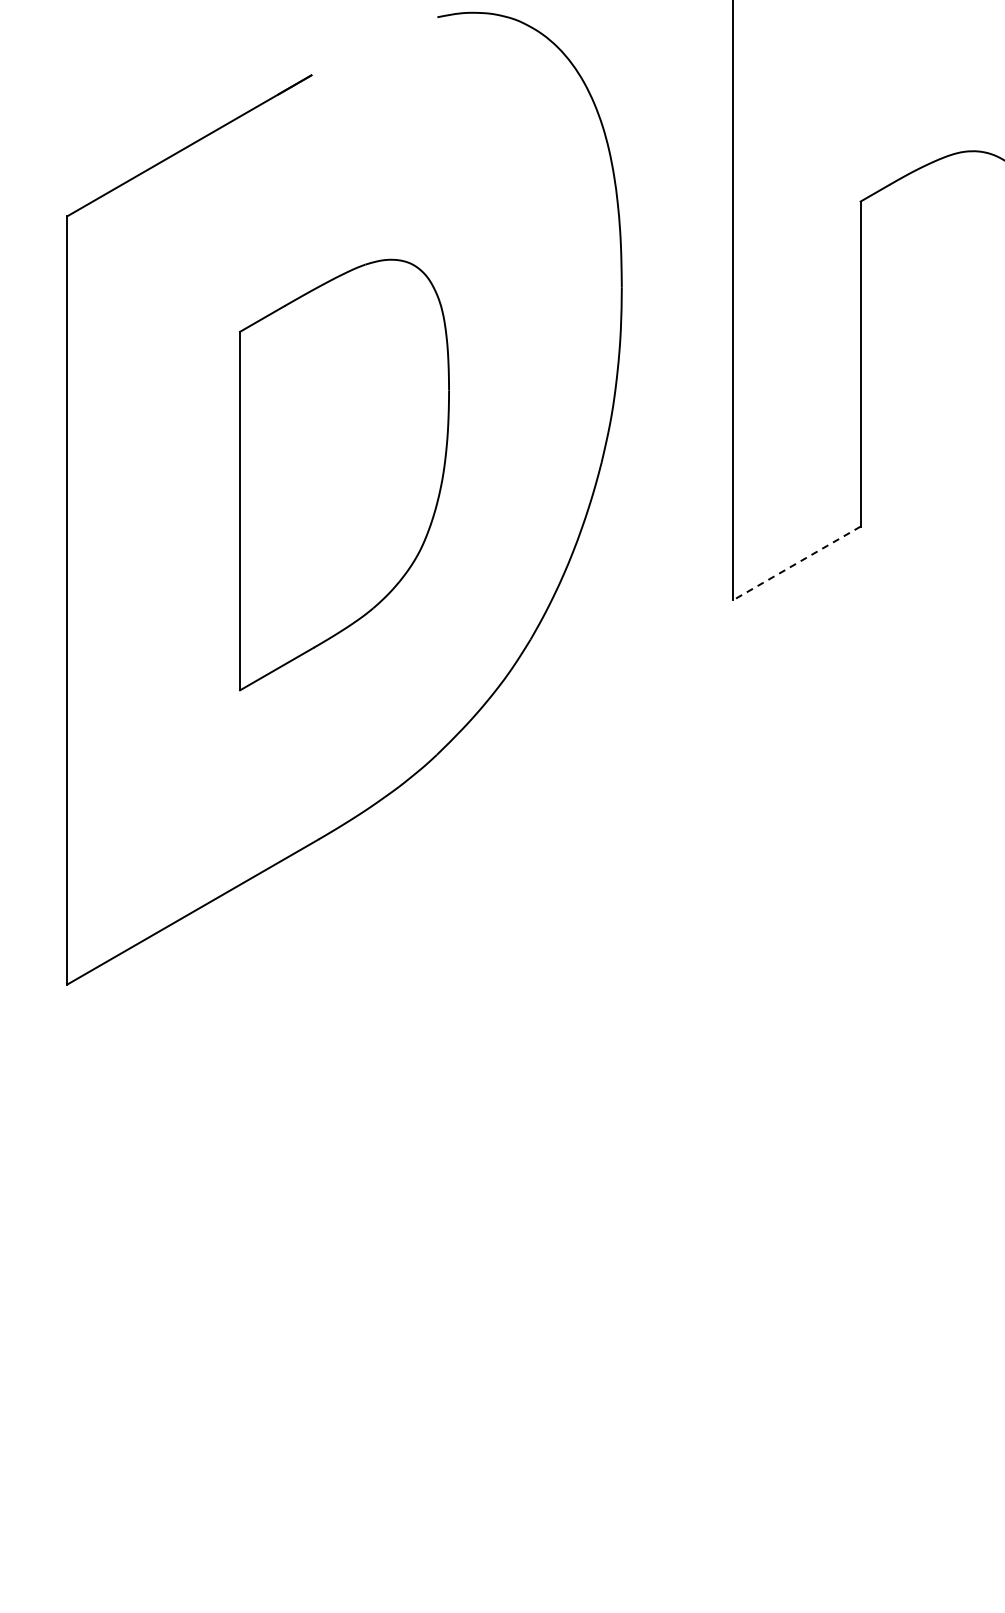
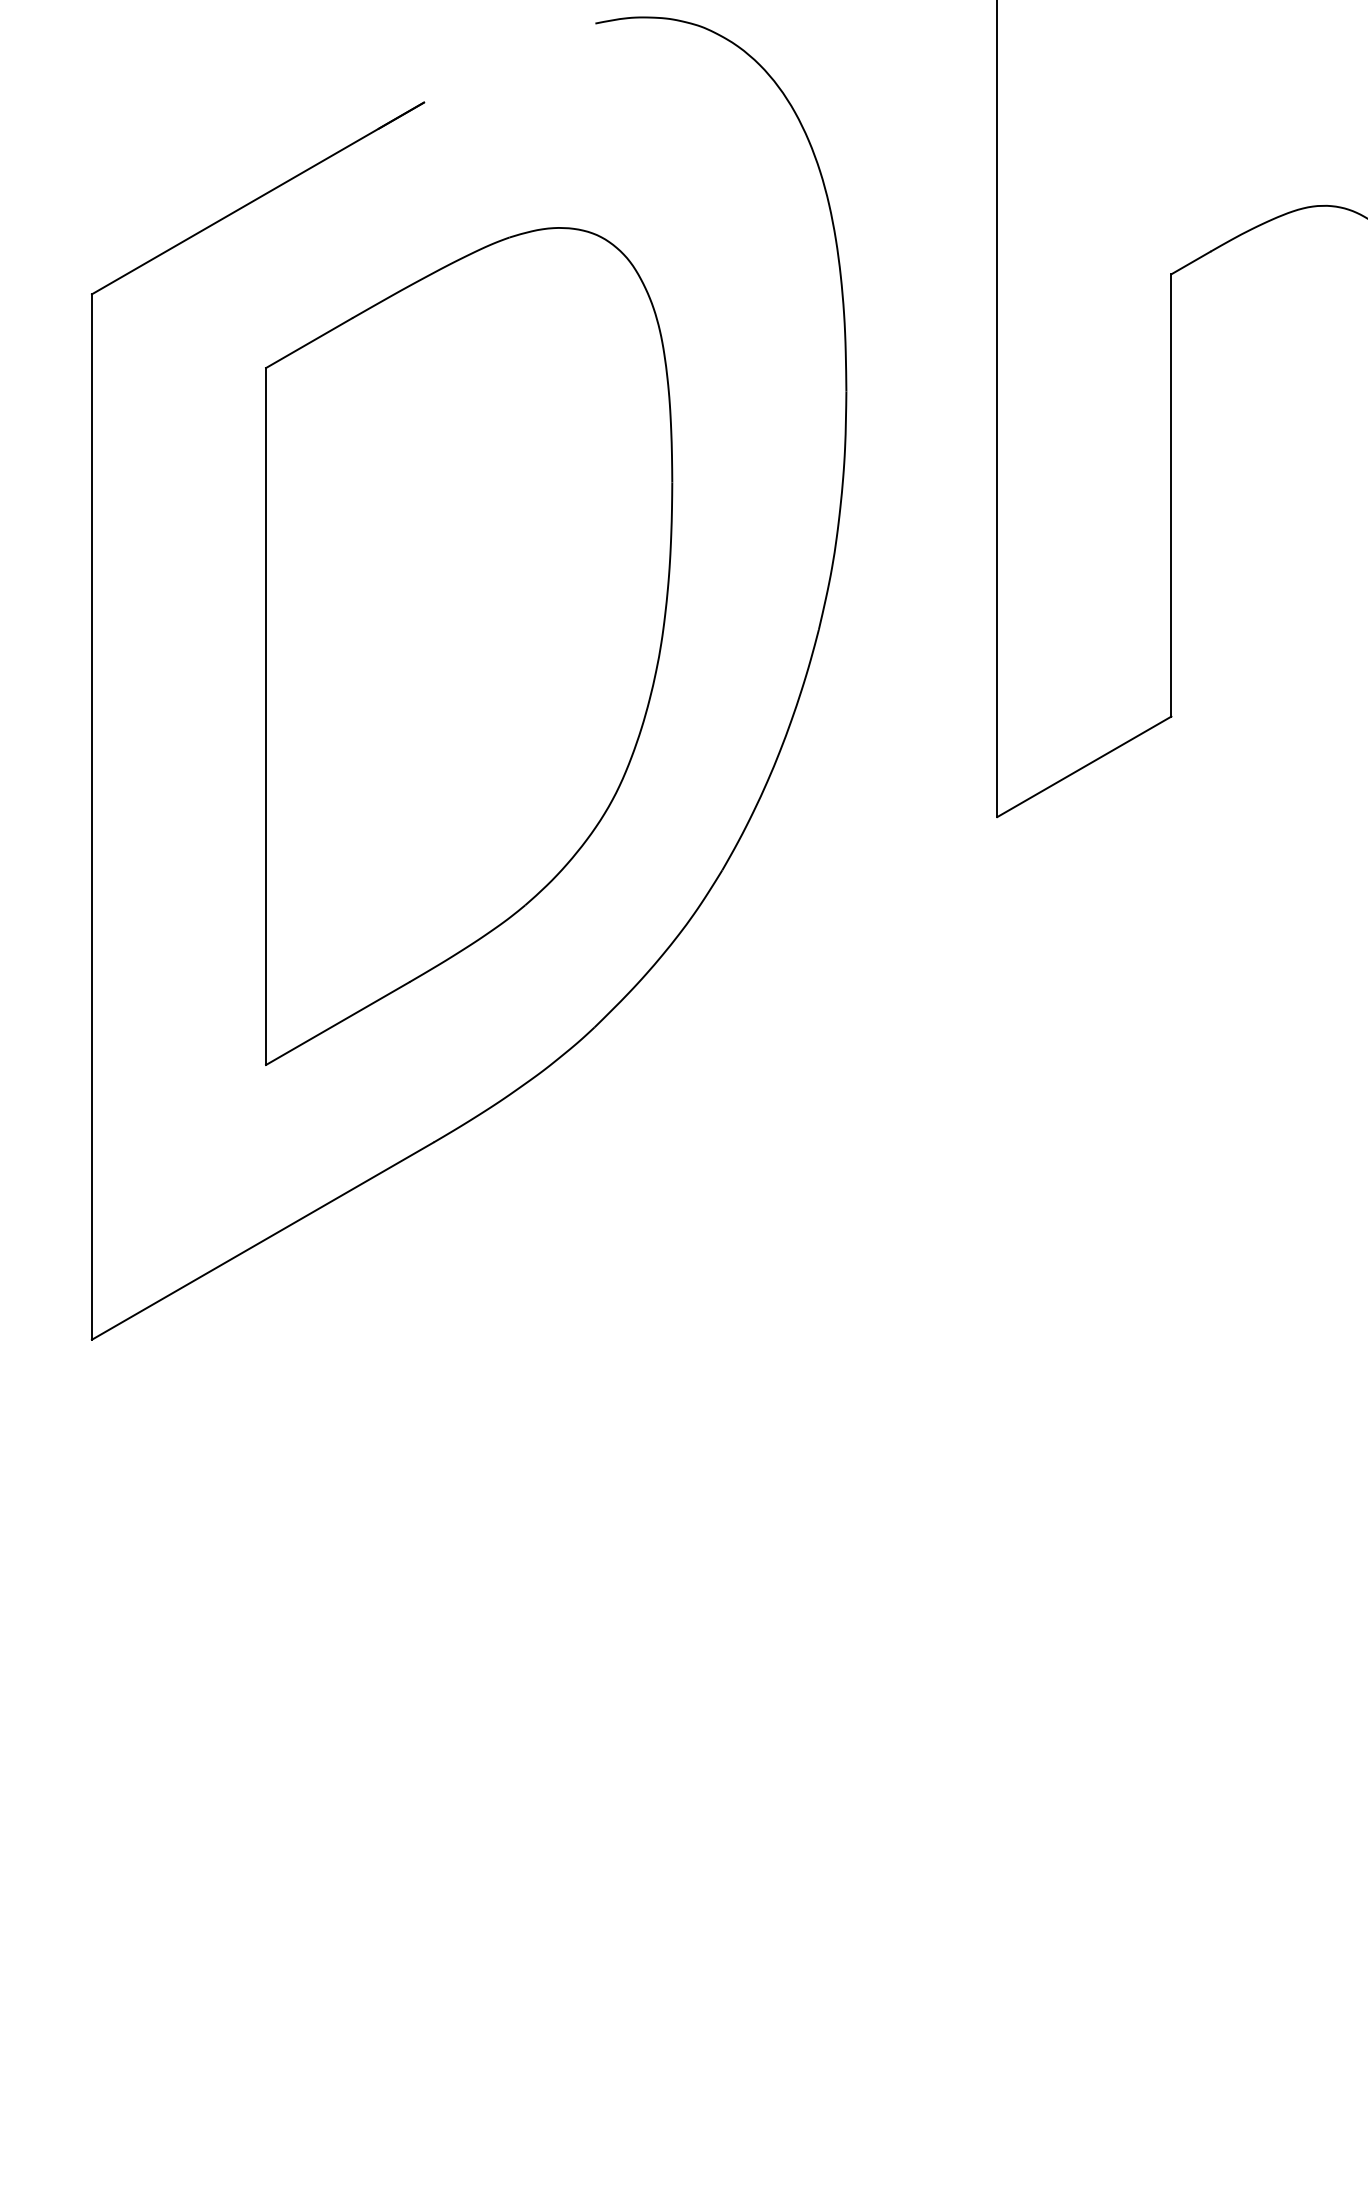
part: (344, 474) -> (468, 645), size x1.43
line: (796, 563) -> (1084, 766), dashed -> solid

